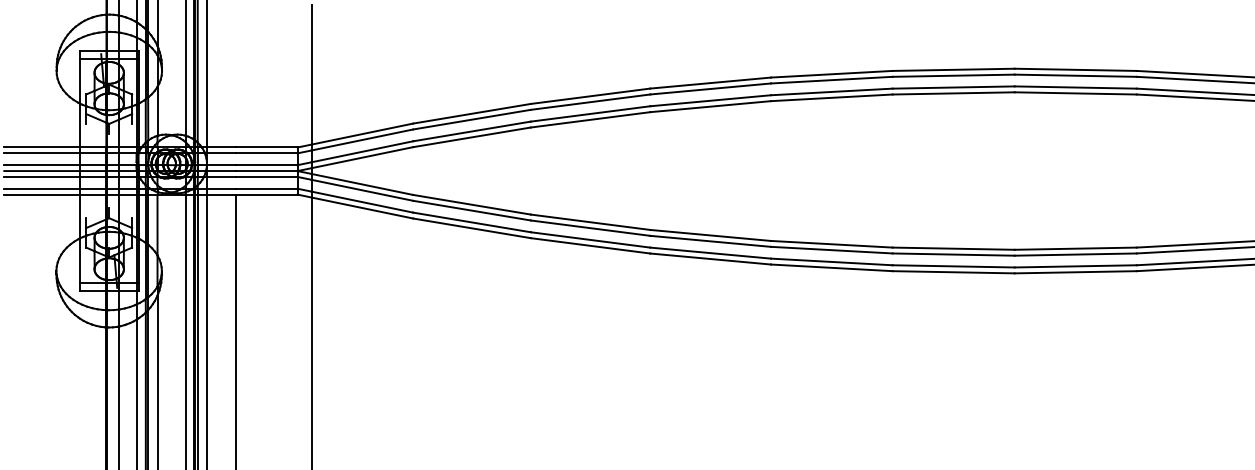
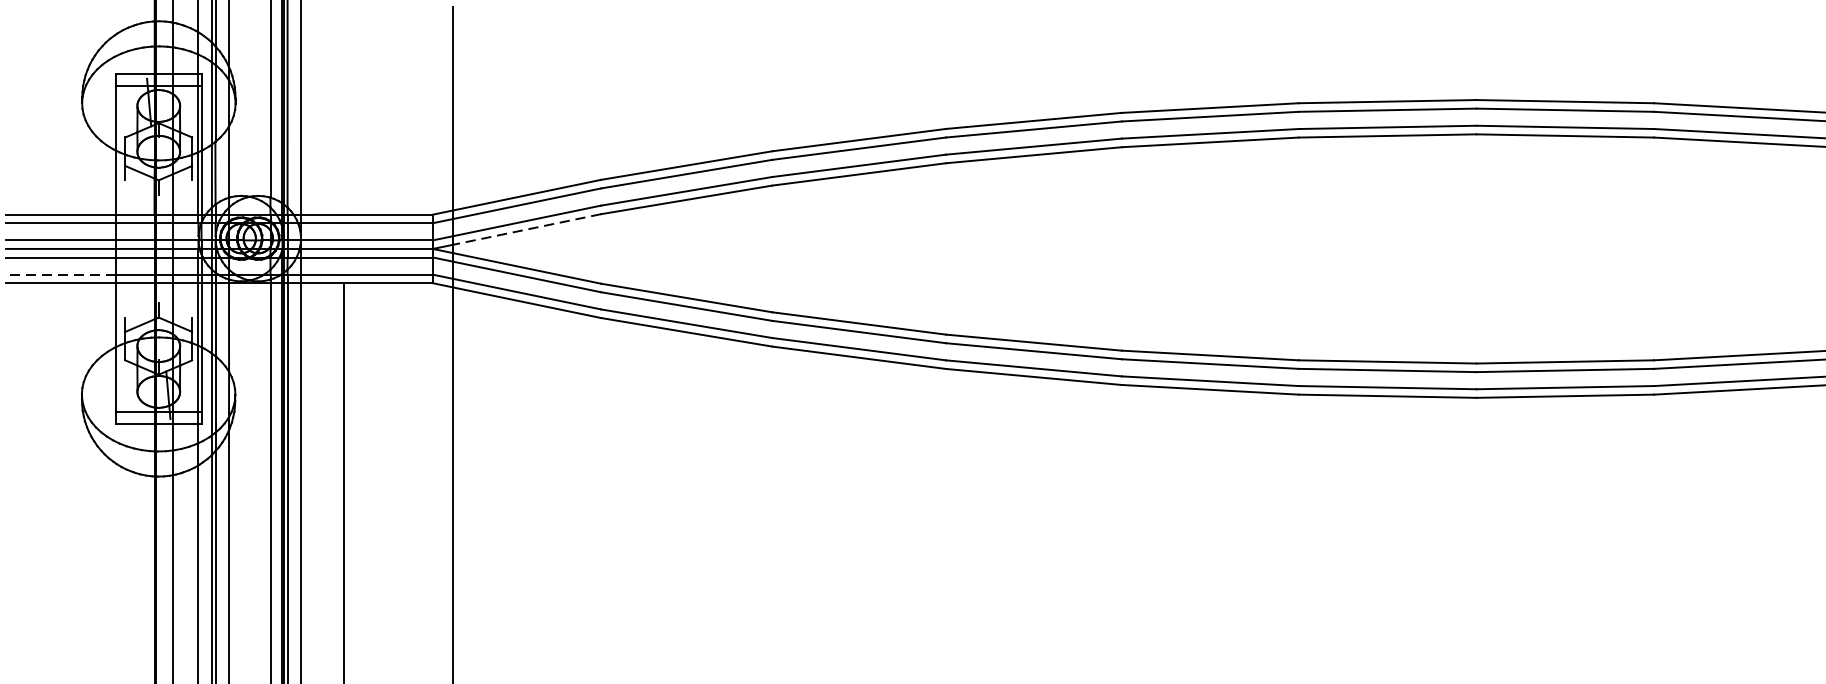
line: (362, 157) -> (527, 229), solid -> dashed
line: (42, 188) -> (61, 274), solid -> dashed

